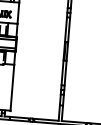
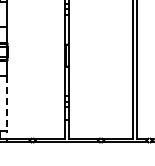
line: (12, 88) -> (6, 104), solid -> dashed

